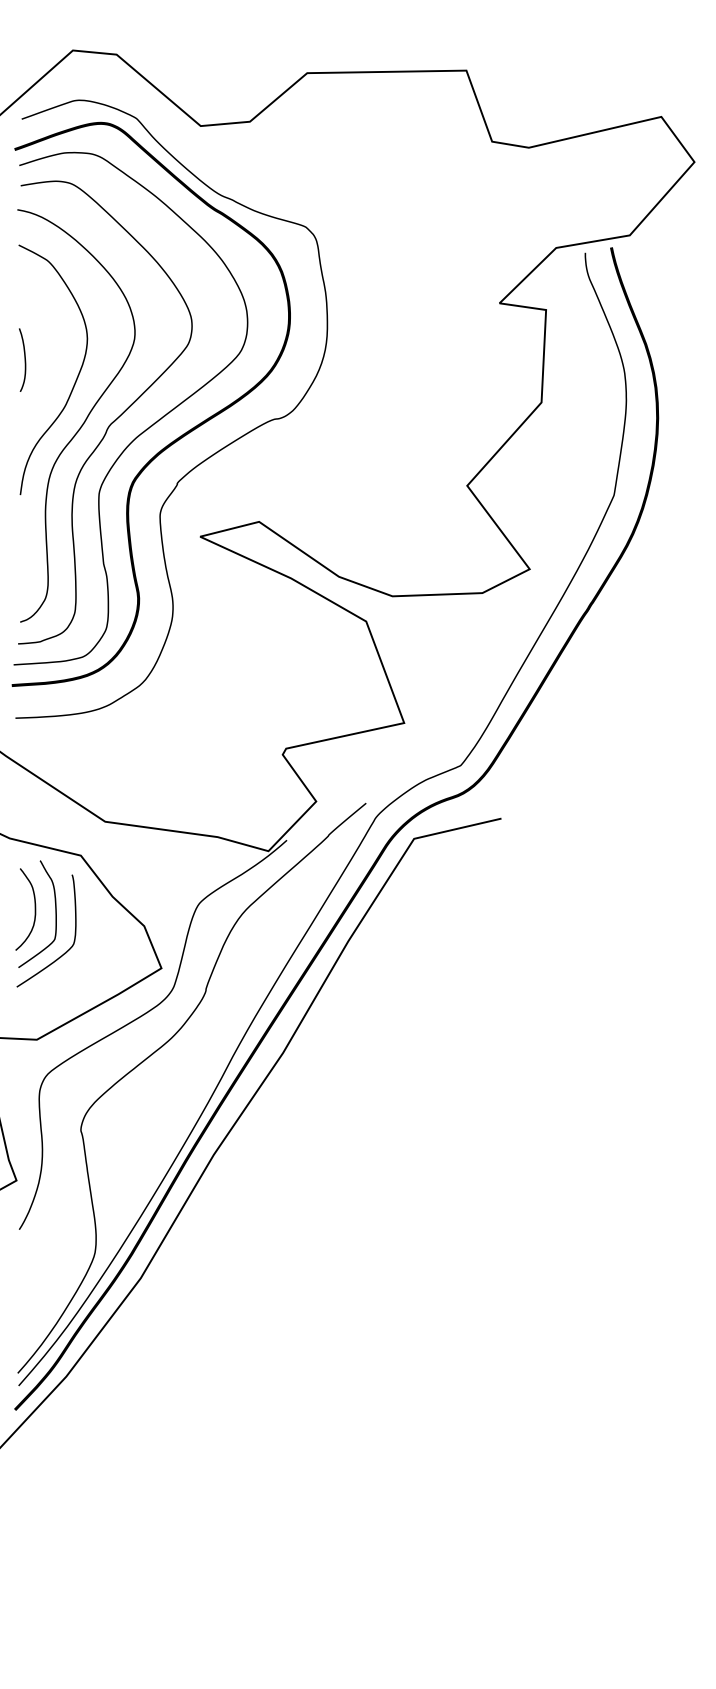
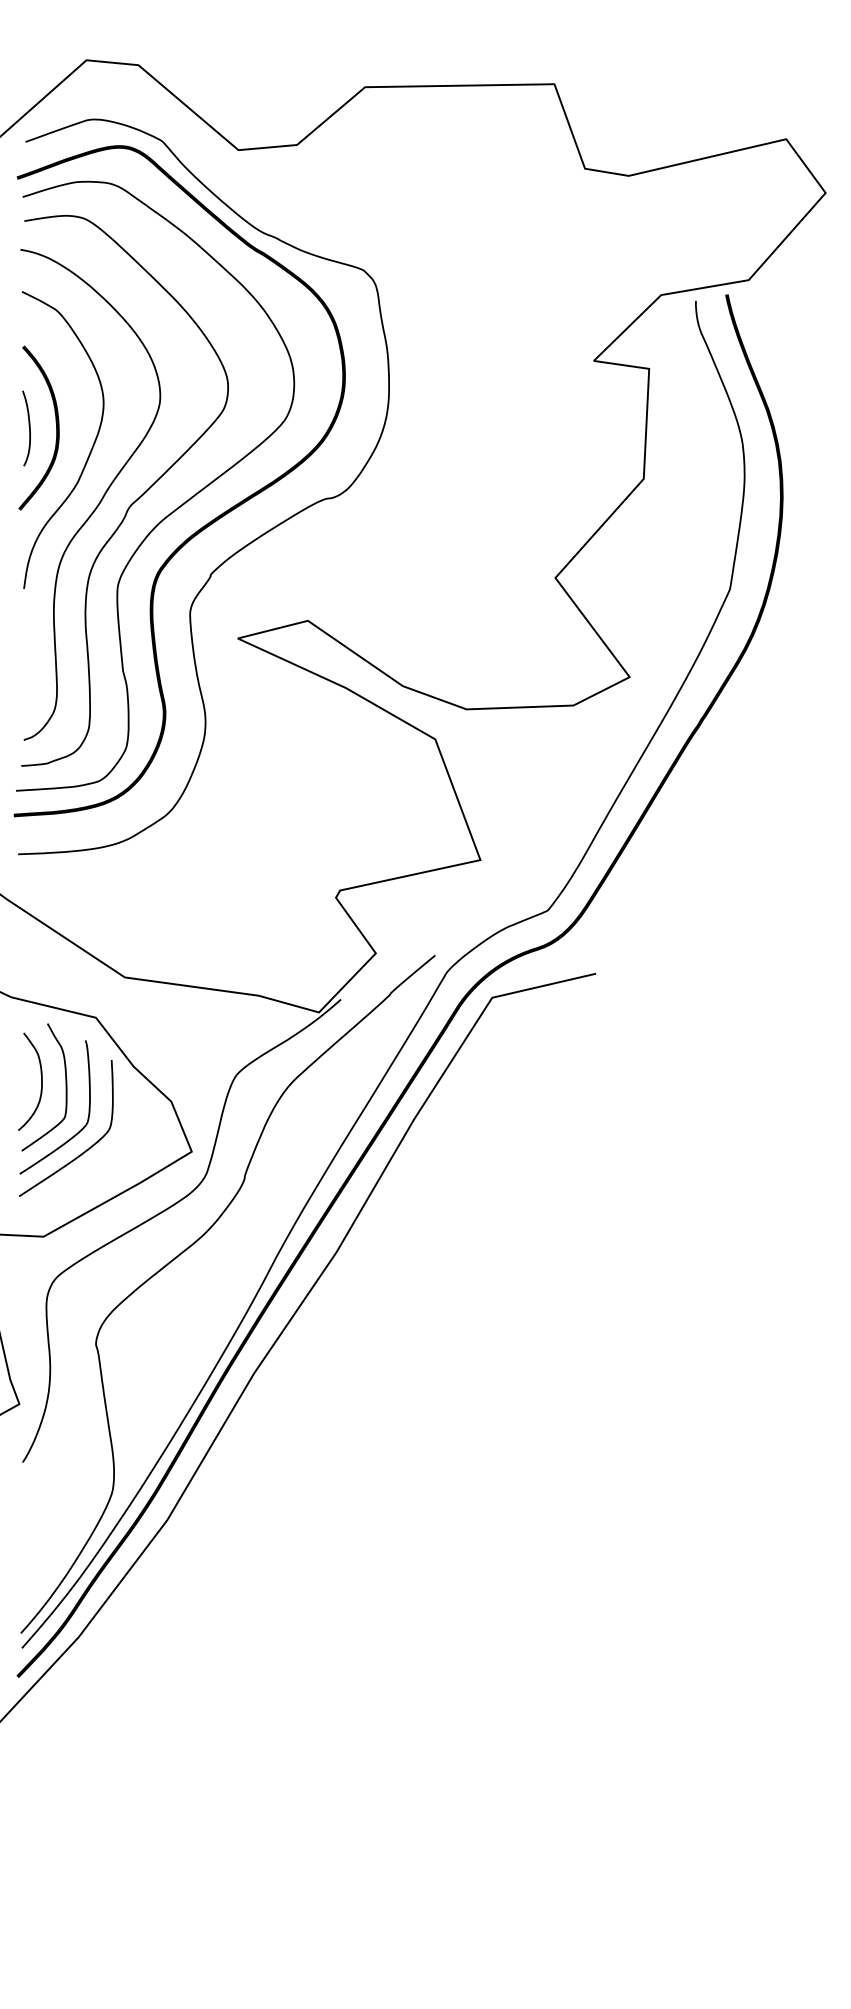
curve: (46, 355) -> (55, 422), added
curve: (70, 968) -> (83, 1151), added

